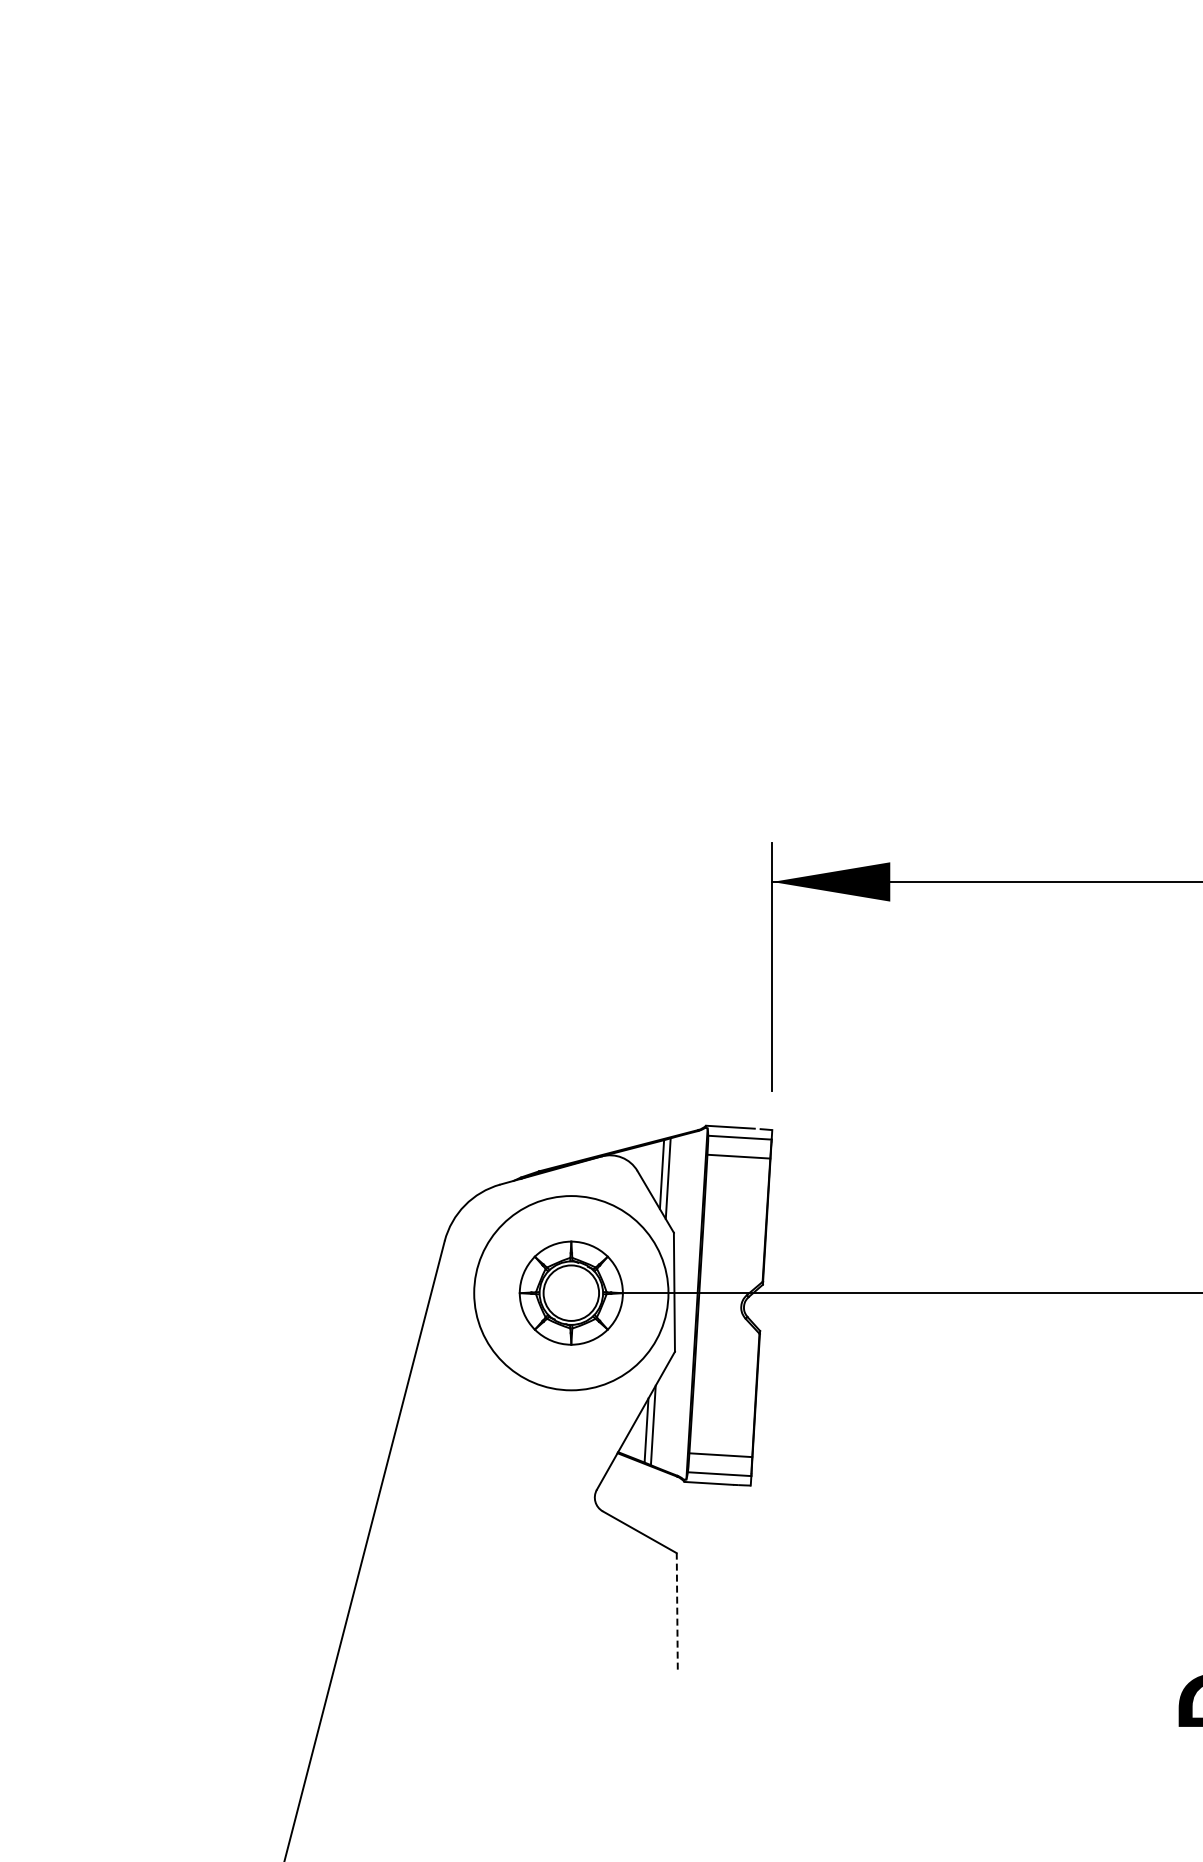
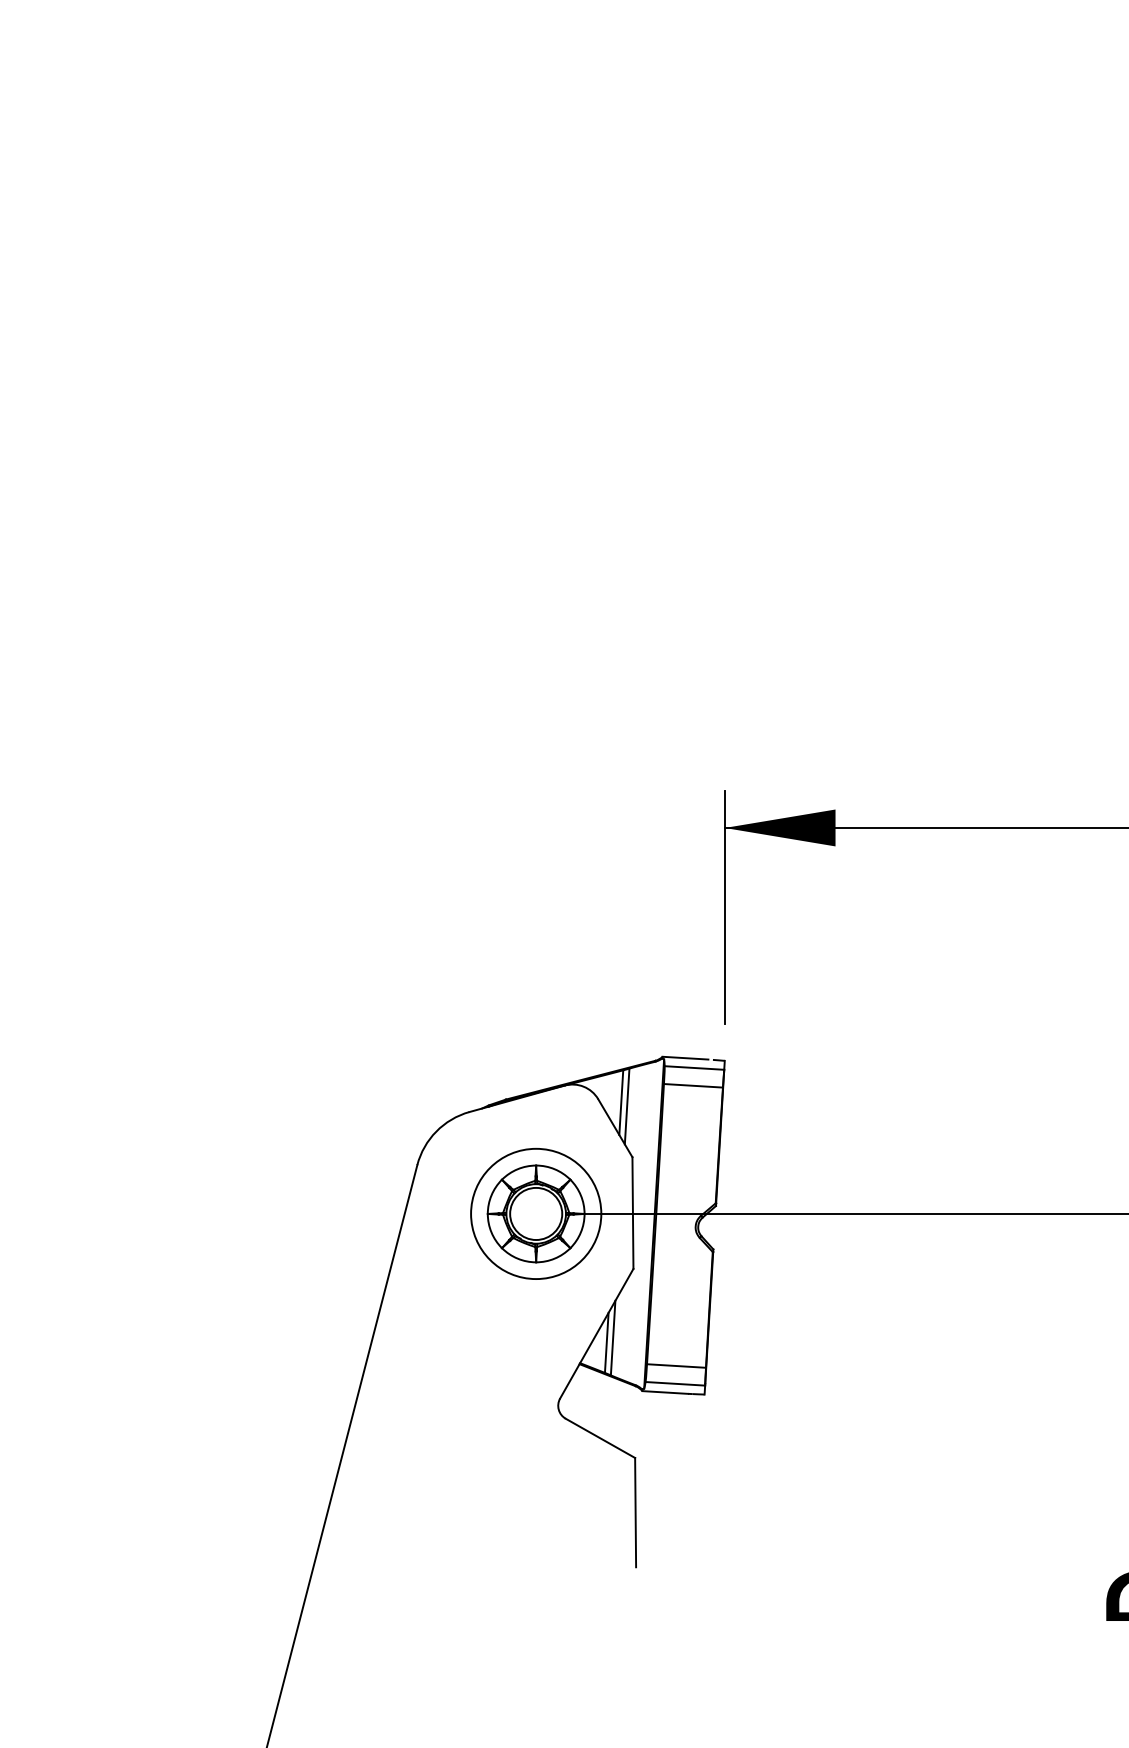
circle: (570, 1292) -> (535, 1213), size x0.71
line: (677, 1610) -> (635, 1511), dashed -> solid

